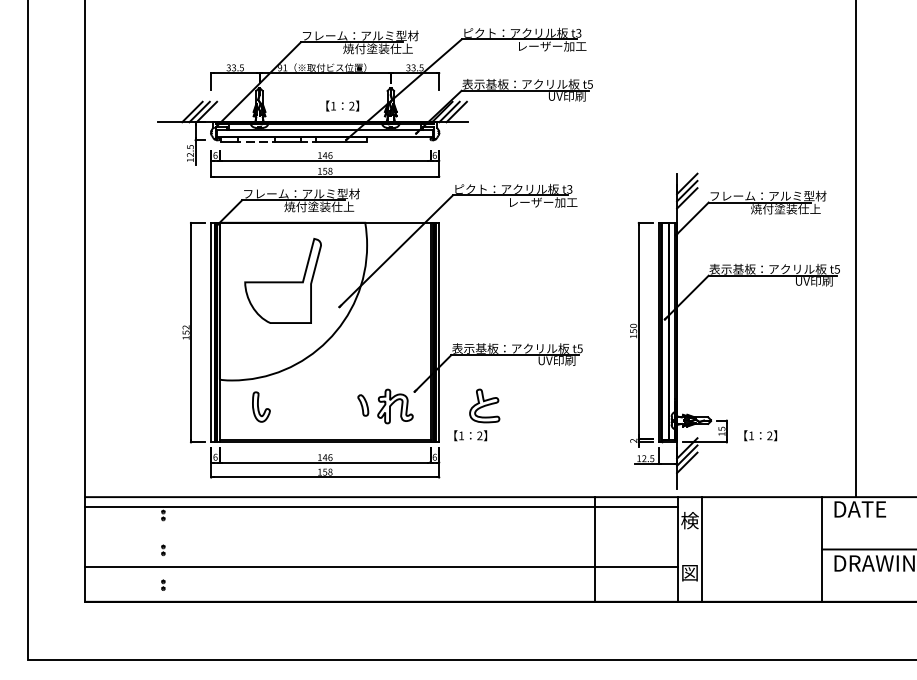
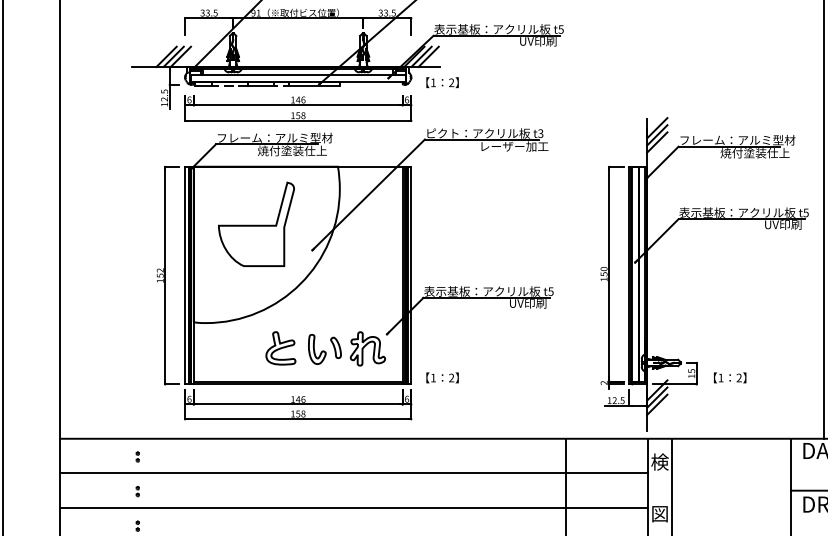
text: (342, 105) -> (442, 82), moved
part: (484, 405) -> (280, 347), moved
part: (261, 406) -> (317, 348), moved
line: (381, 507) -> (354, 473), moved

